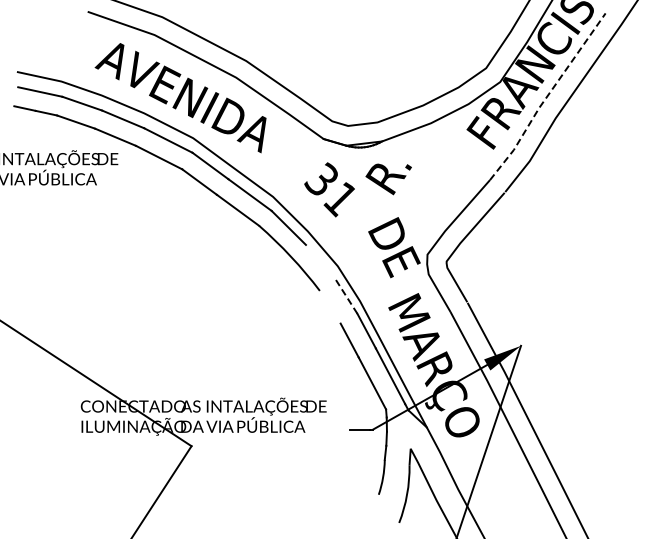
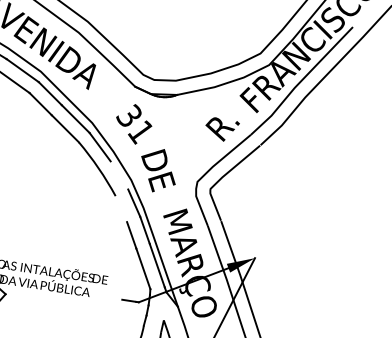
line: (546, 97) -> (300, 81), dashed -> solid
text: (388, 179) -> (221, 129), moved
text: (394, 247) -> (158, 170), moved
line: (346, 296) -> (134, 203), dashed -> solid

